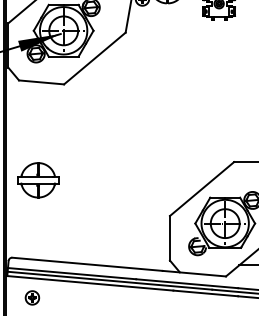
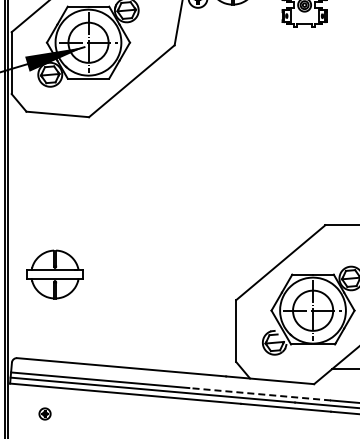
part: (37, 180) -> (54, 274), moved
line: (186, 283) -> (259, 394), solid -> dashed
part: (32, 297) -> (44, 413), size x0.6

